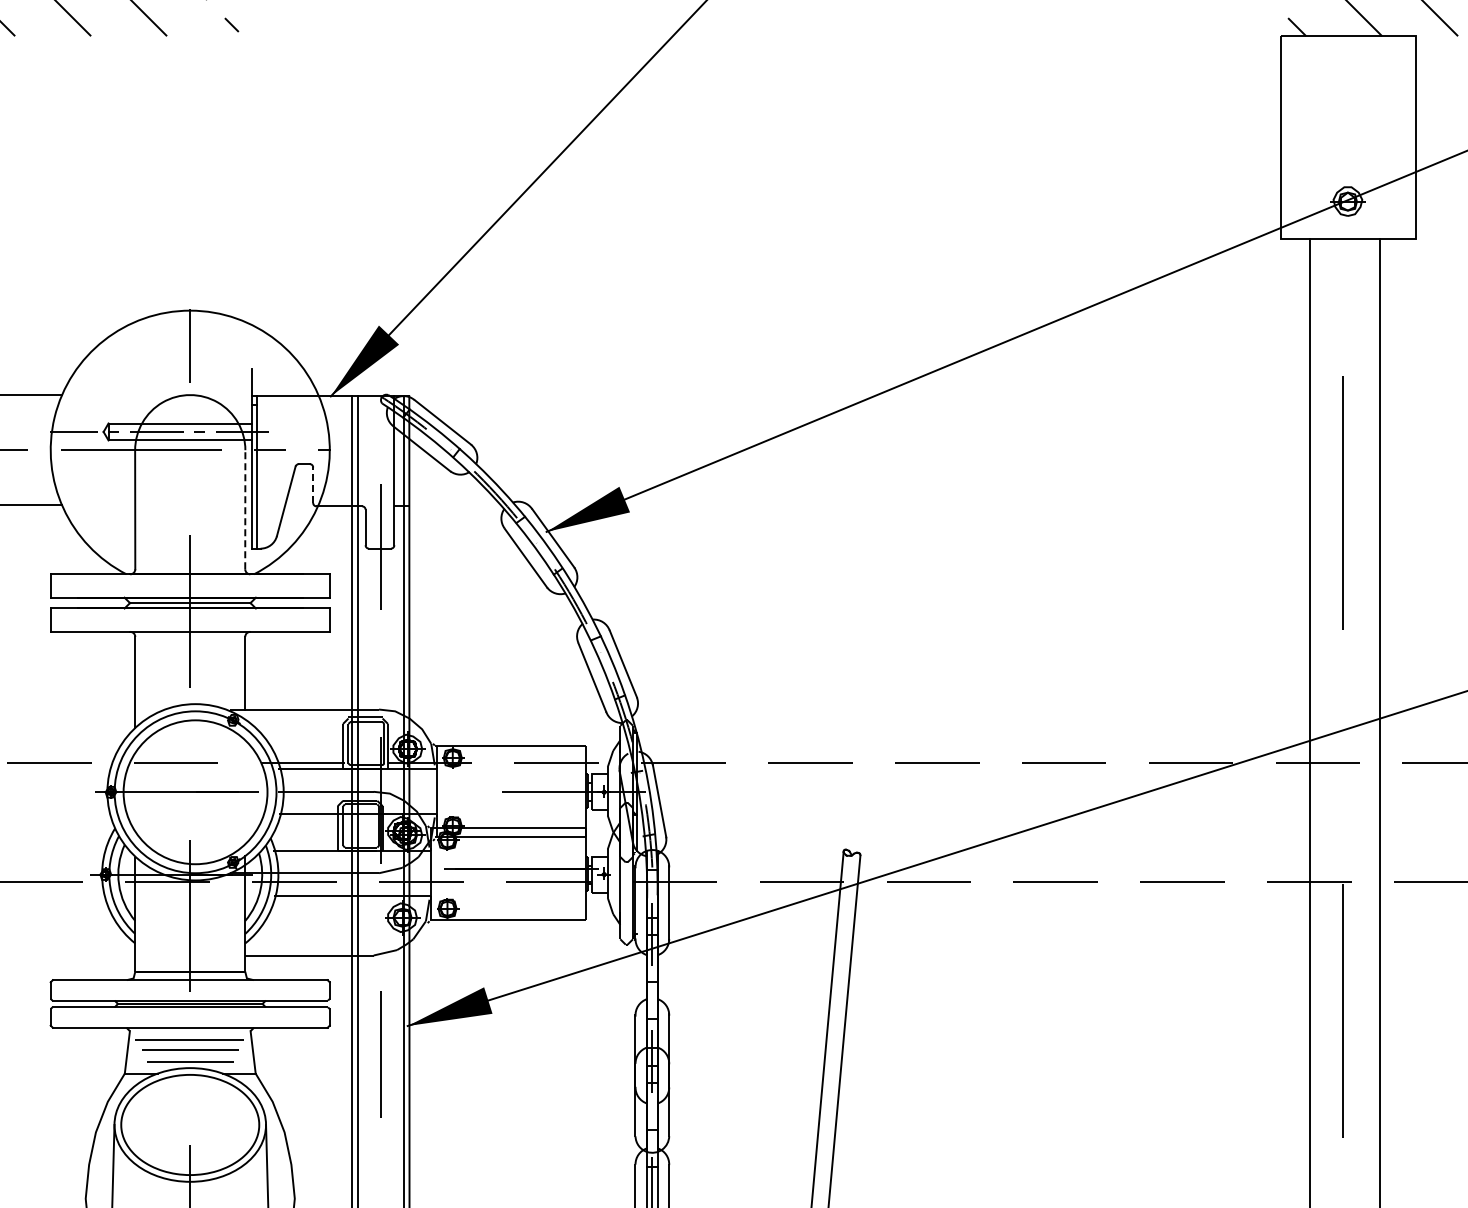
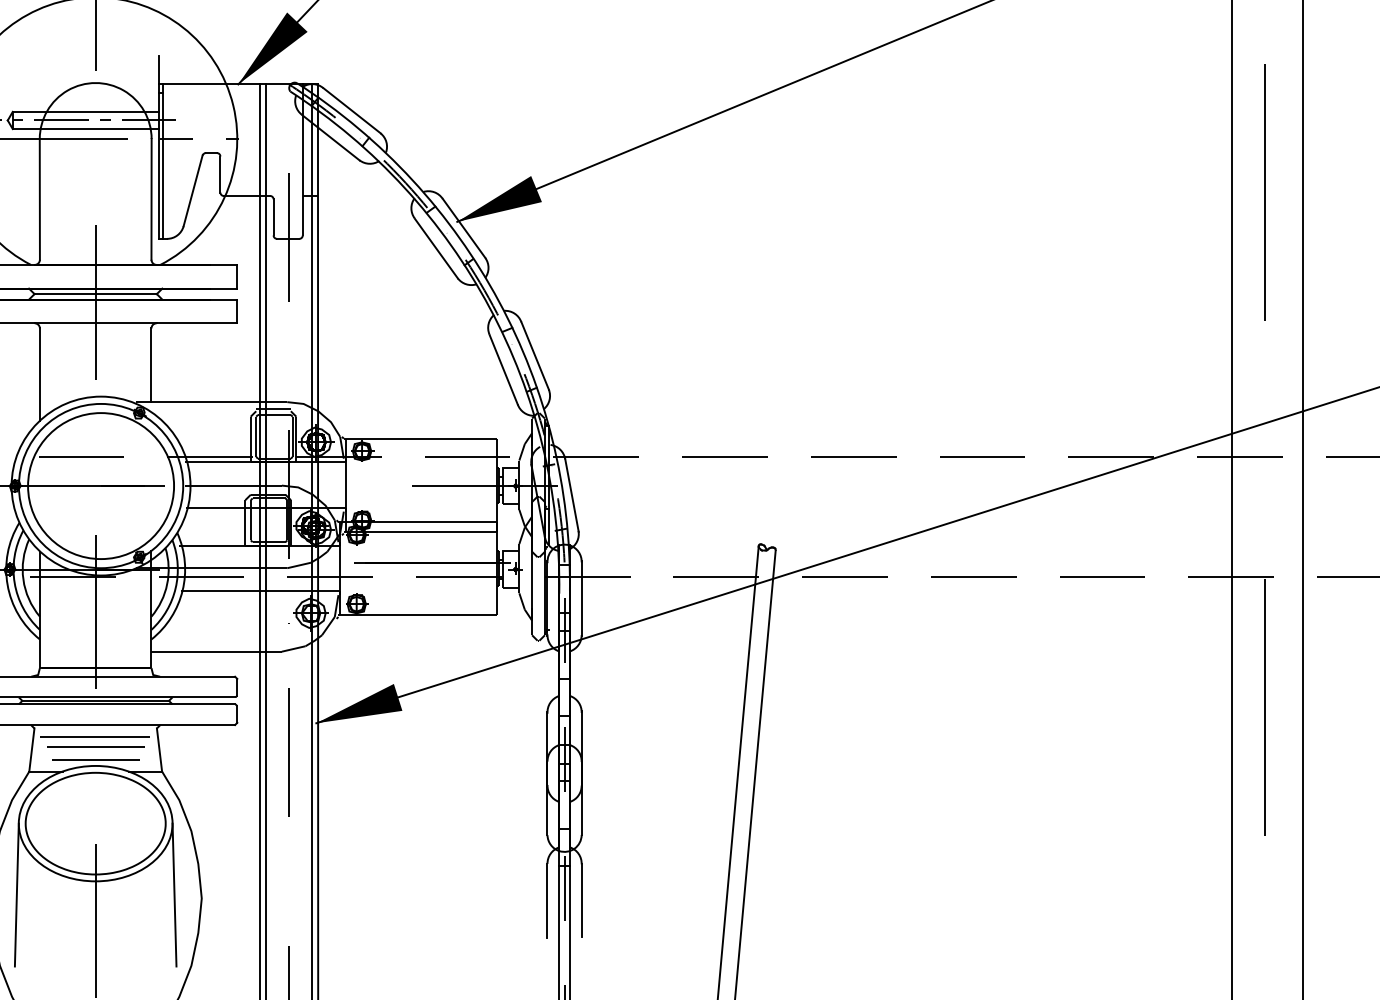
line: (313, 485) -> (220, 174), dashed -> solid
line: (245, 509) -> (151, 199), dashed -> solid

